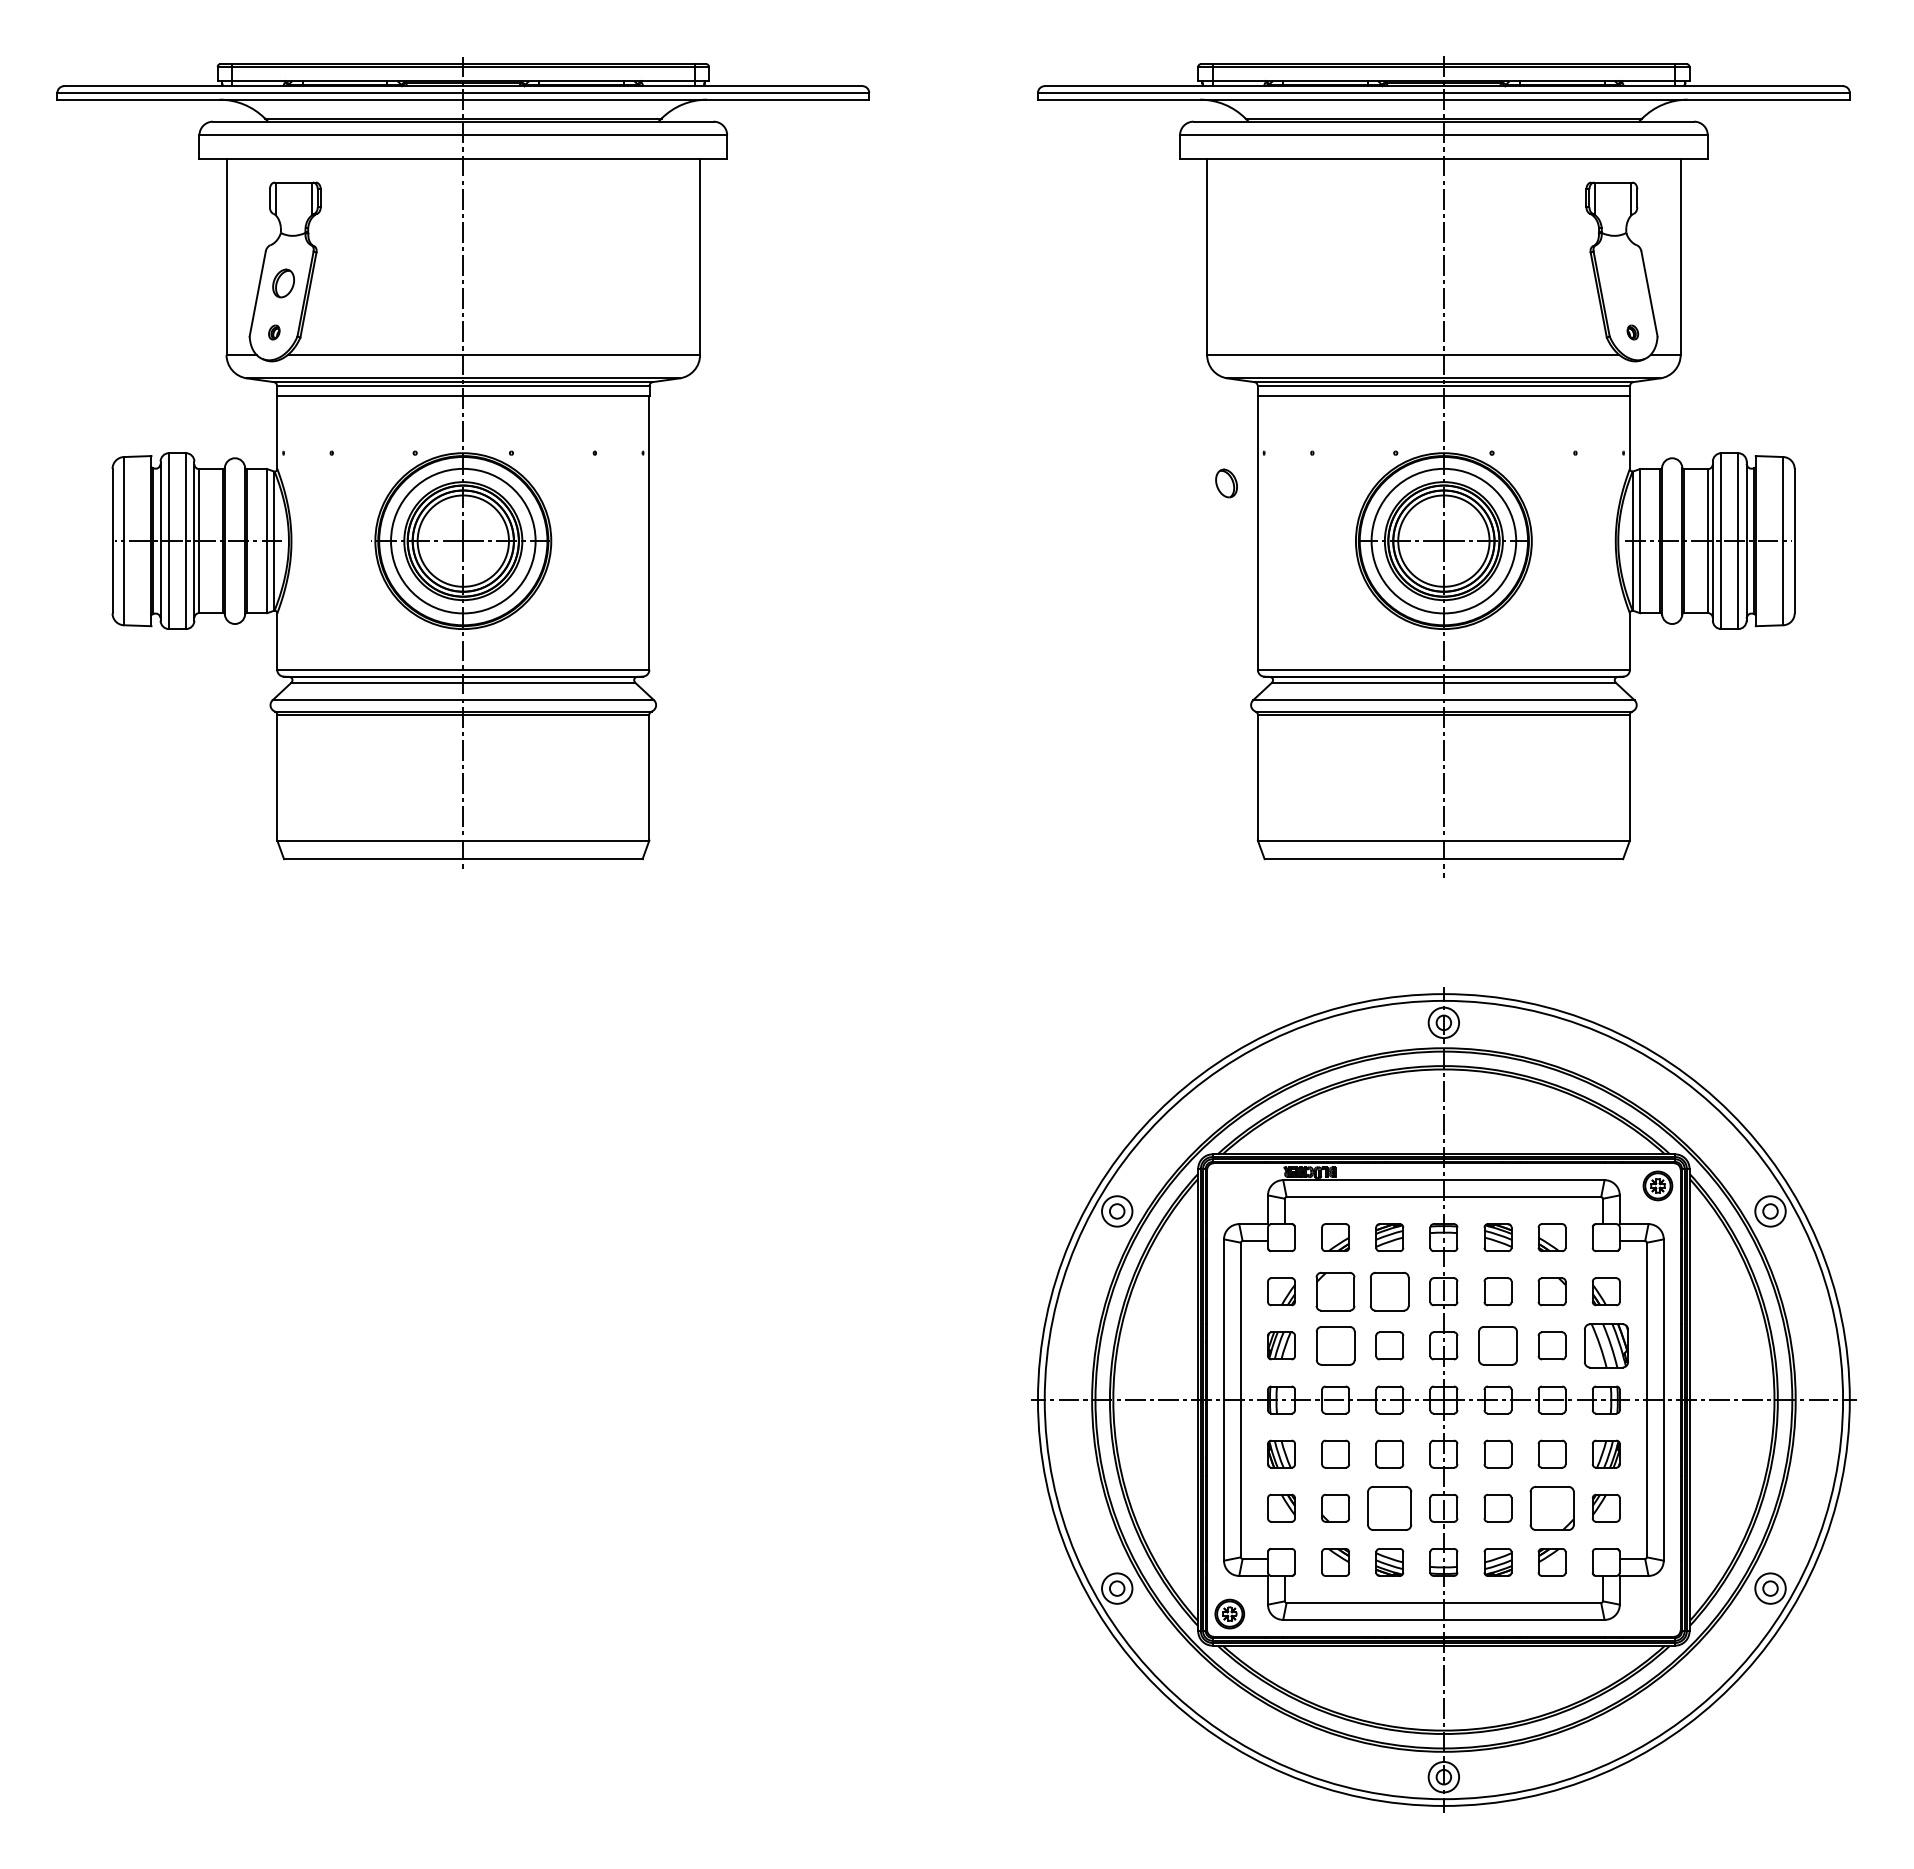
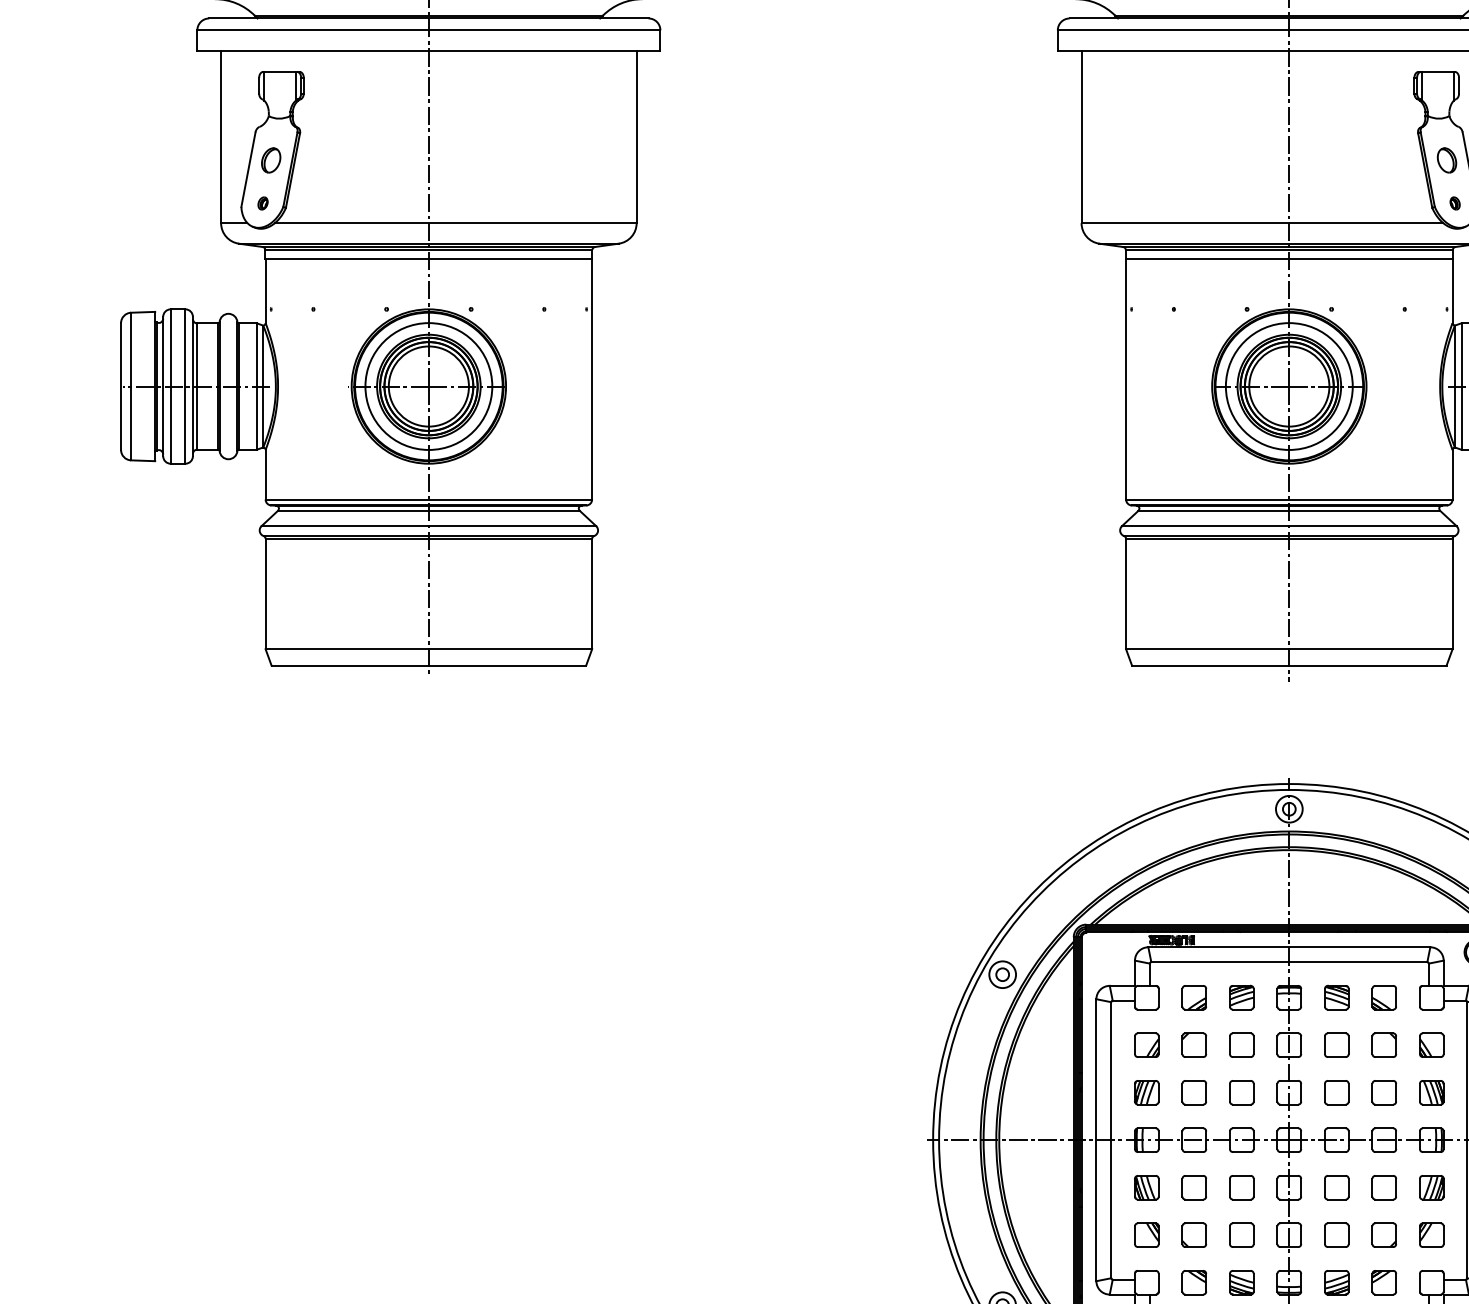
part: (1226, 483) -> (1446, 160), moved
part: (1335, 1291) -> (1194, 1044), size x0.71
part: (1389, 1291) -> (1241, 1044), size x0.71
part: (1335, 1345) -> (1194, 1092), size x0.71
part: (1497, 1345) -> (1336, 1092), size x0.71
part: (1605, 1345) -> (1431, 1092), size x0.62
part: (1389, 1507) -> (1241, 1234), size x0.62
part: (1551, 1507) -> (1383, 1234), size x0.62

